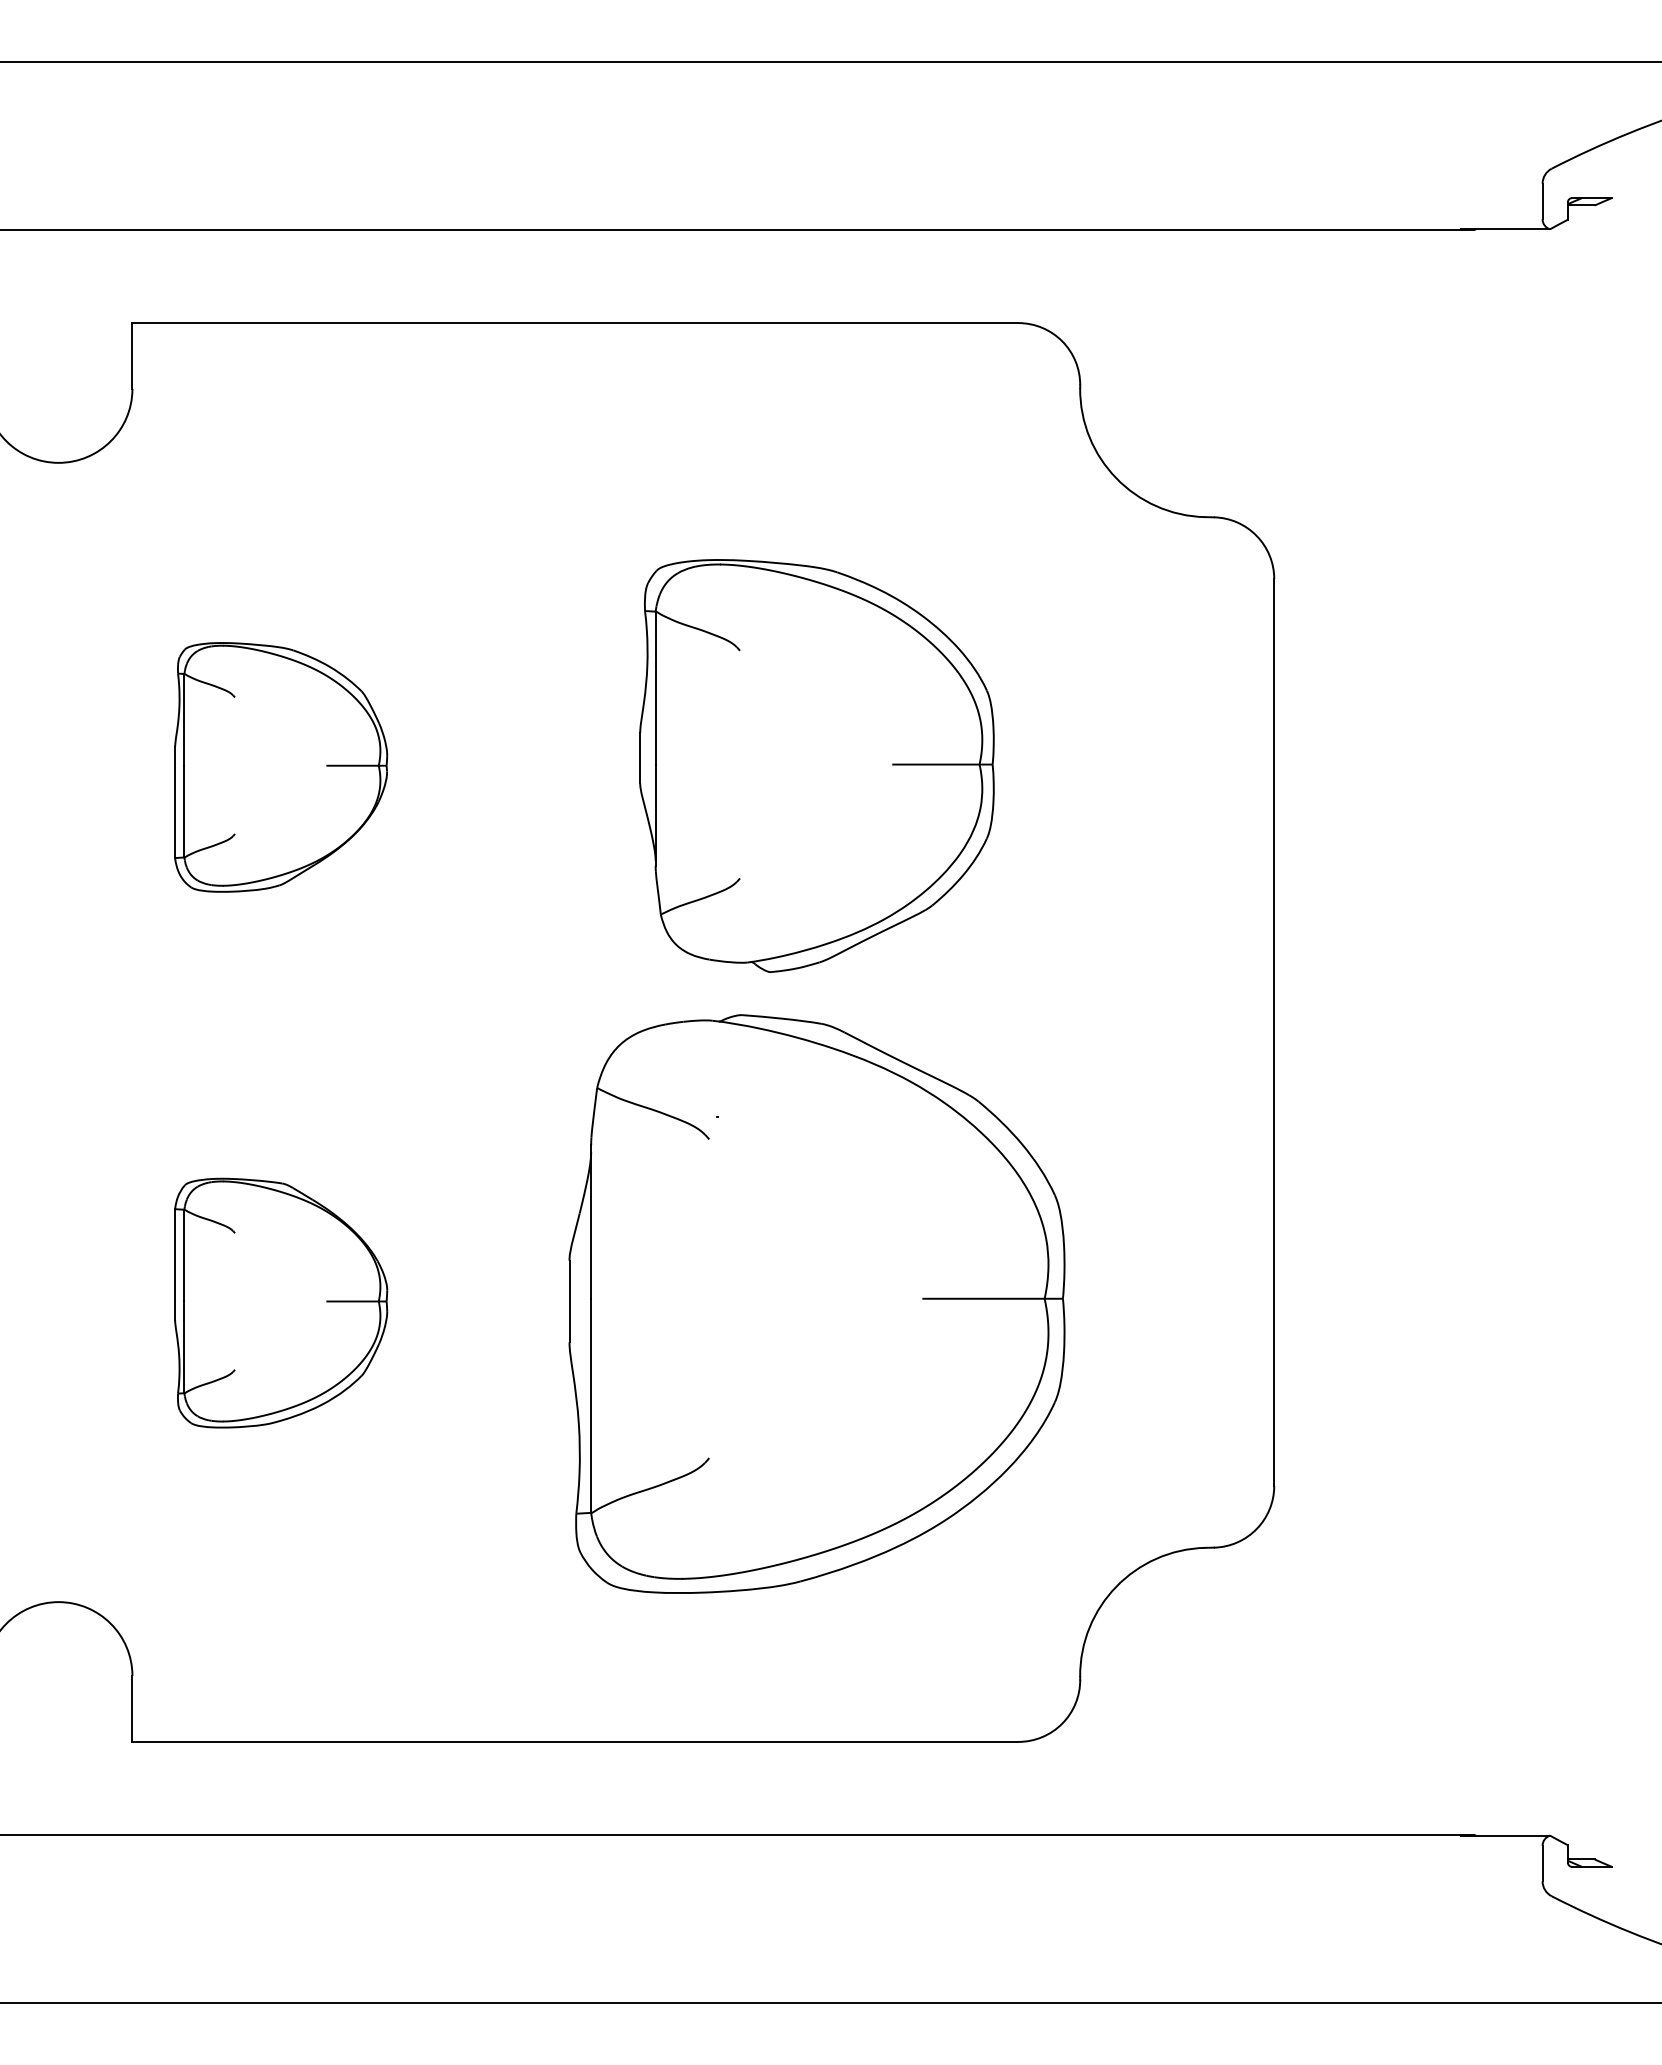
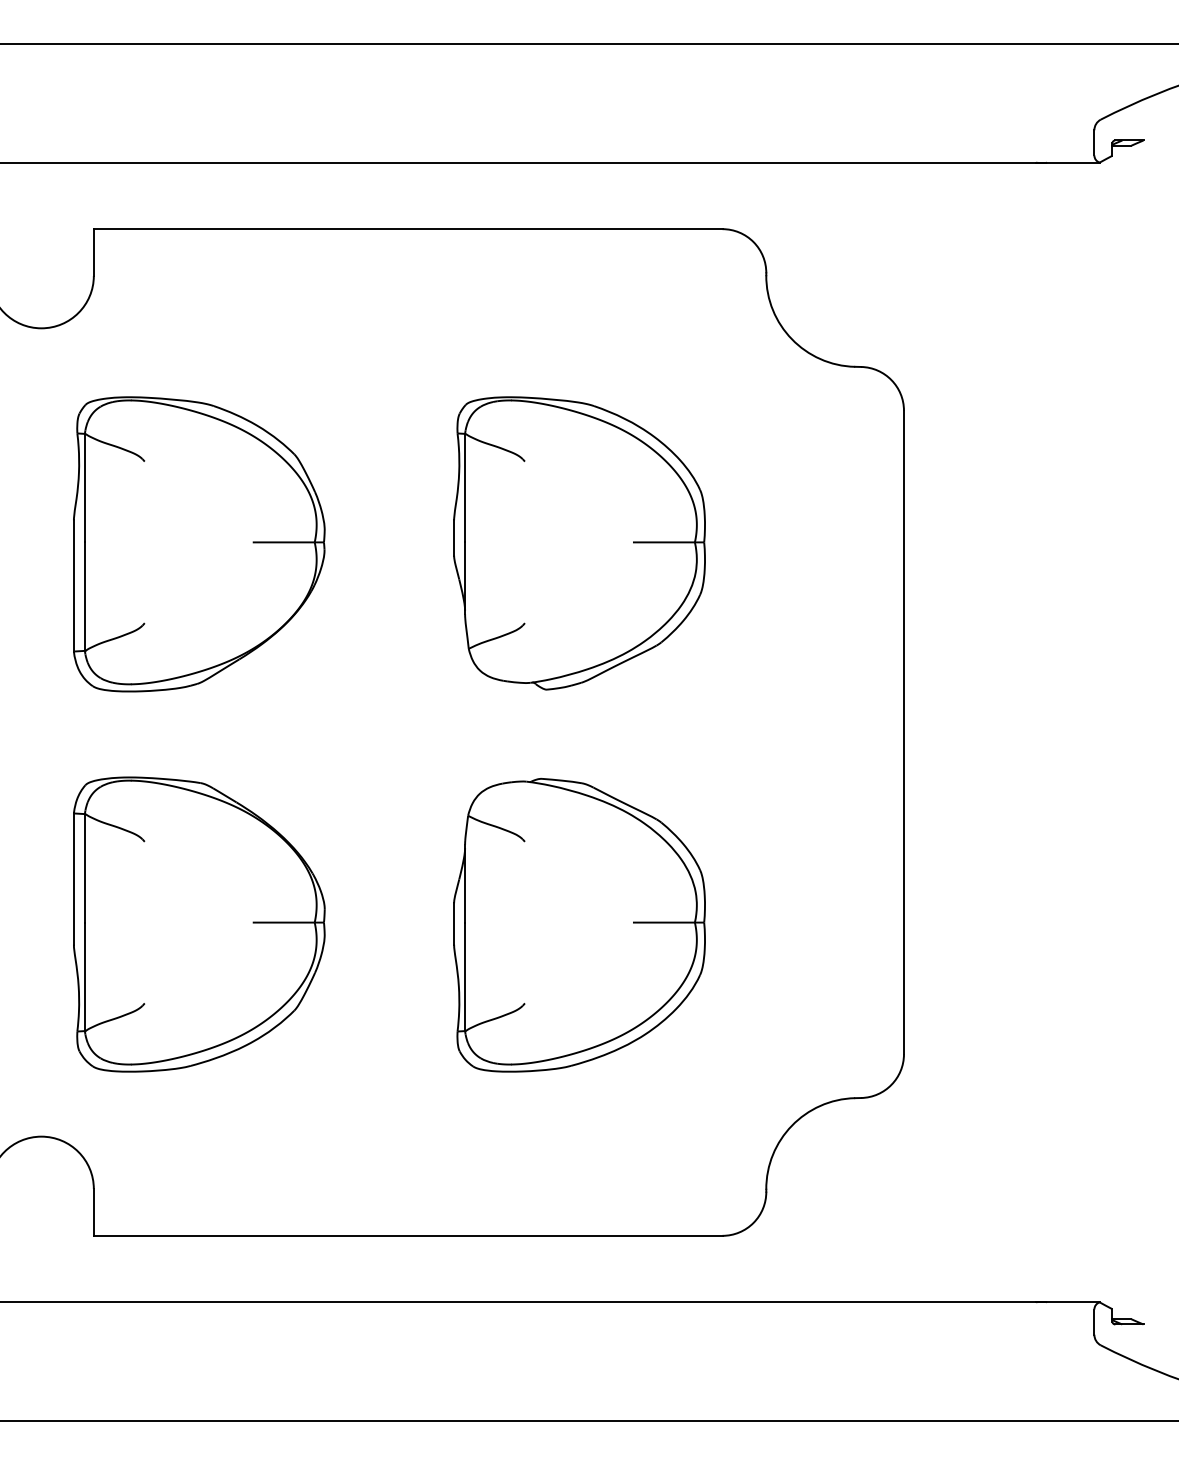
part: (281, 767) -> (199, 544), size x1.67
part: (281, 1303) -> (199, 924), size x1.67
part: (816, 1304) -> (579, 925), size x0.71

